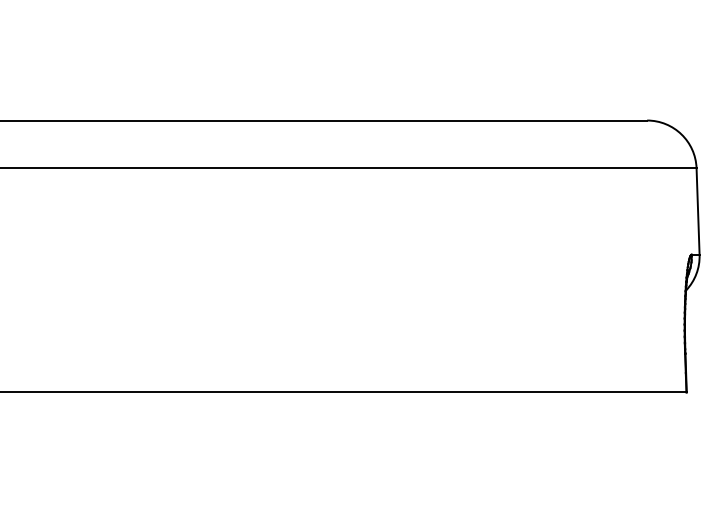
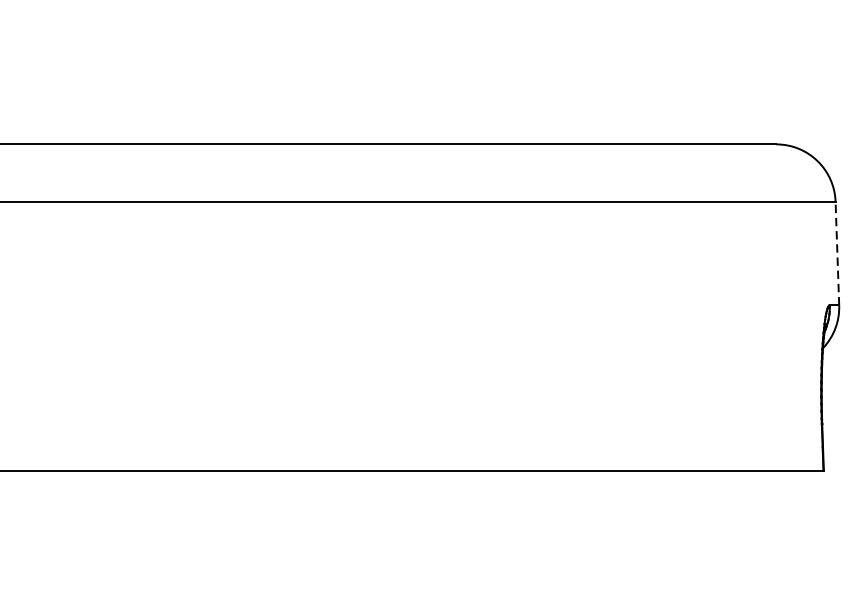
line: (698, 211) -> (837, 253), solid -> dashed

